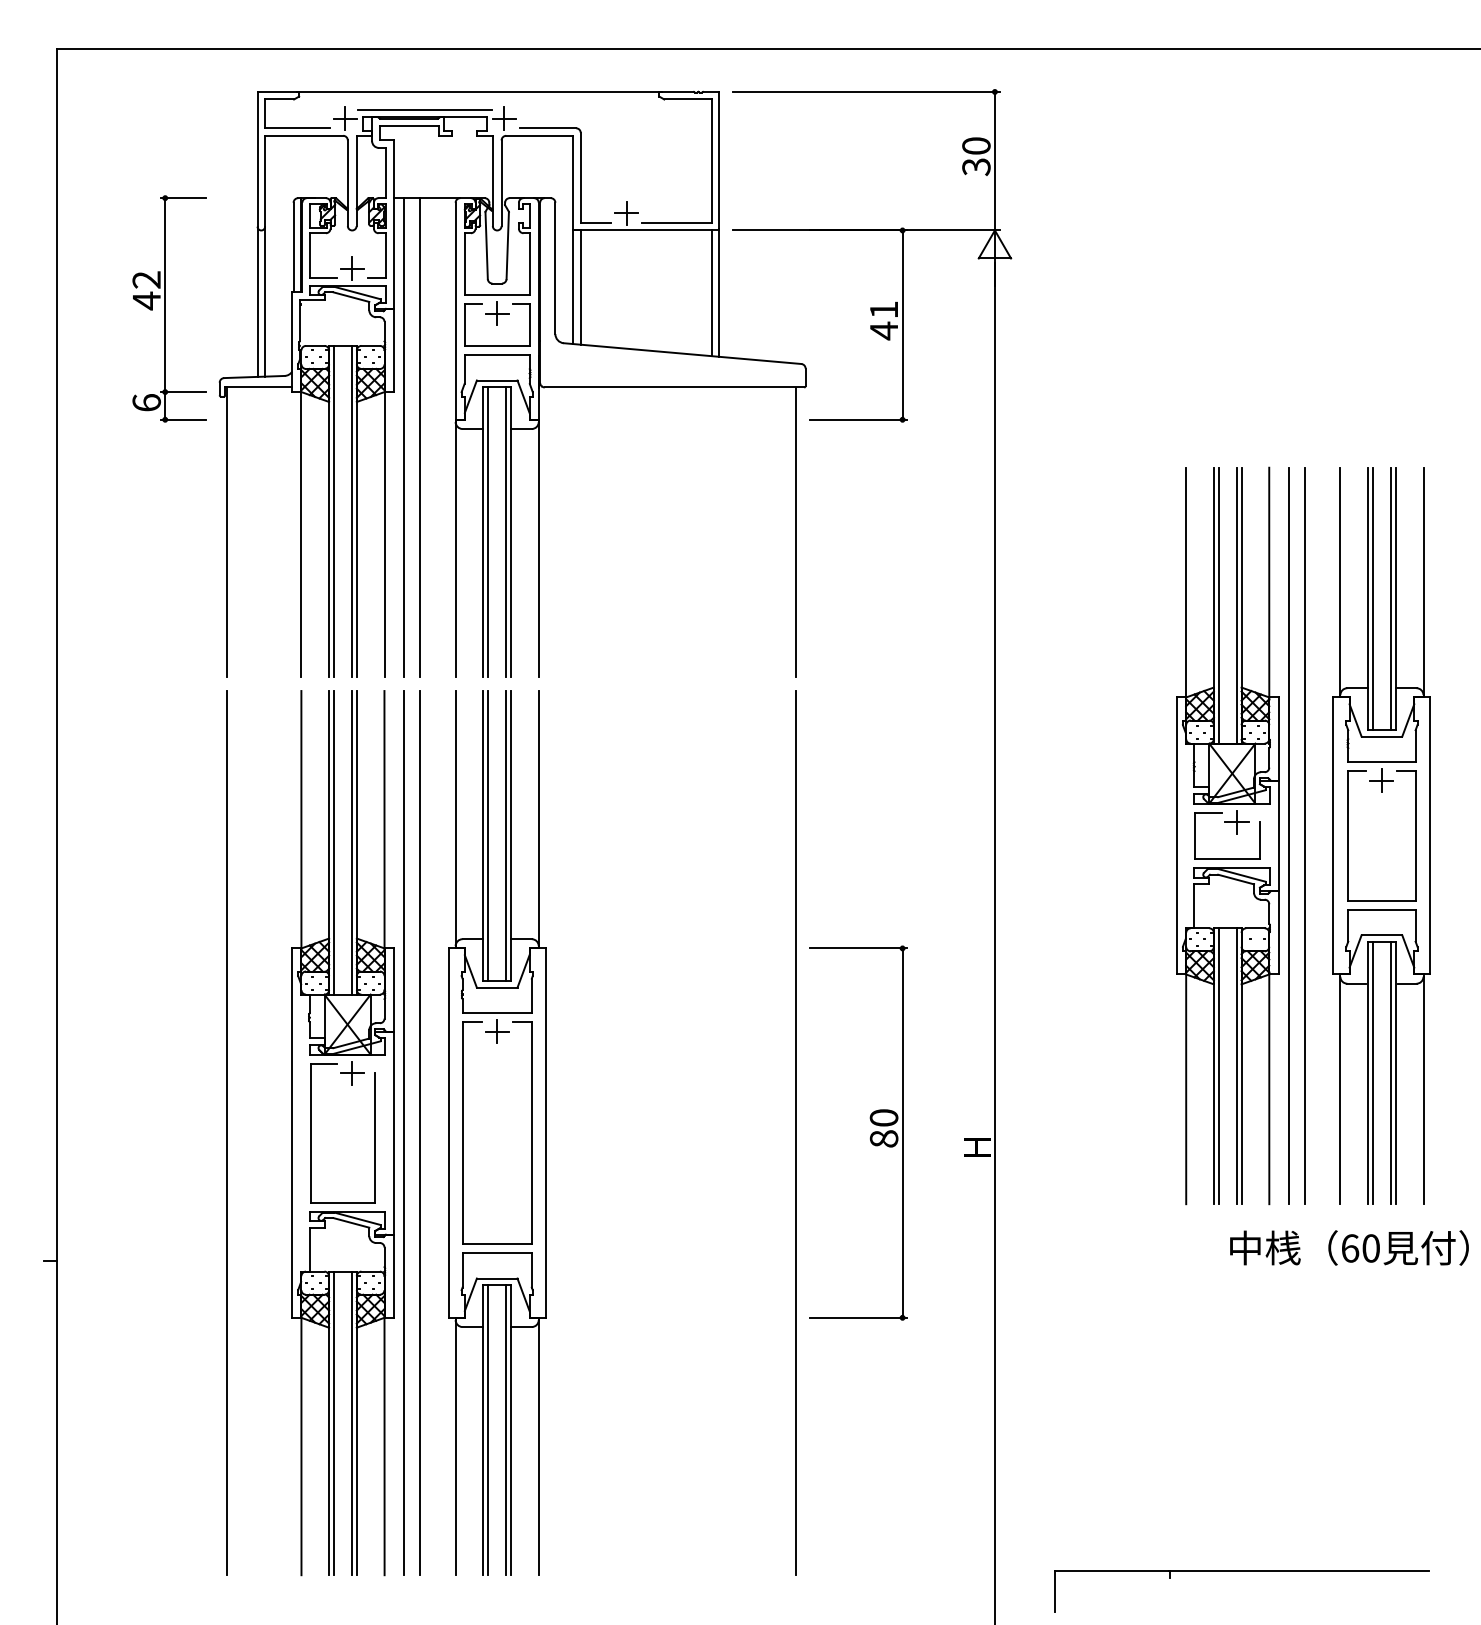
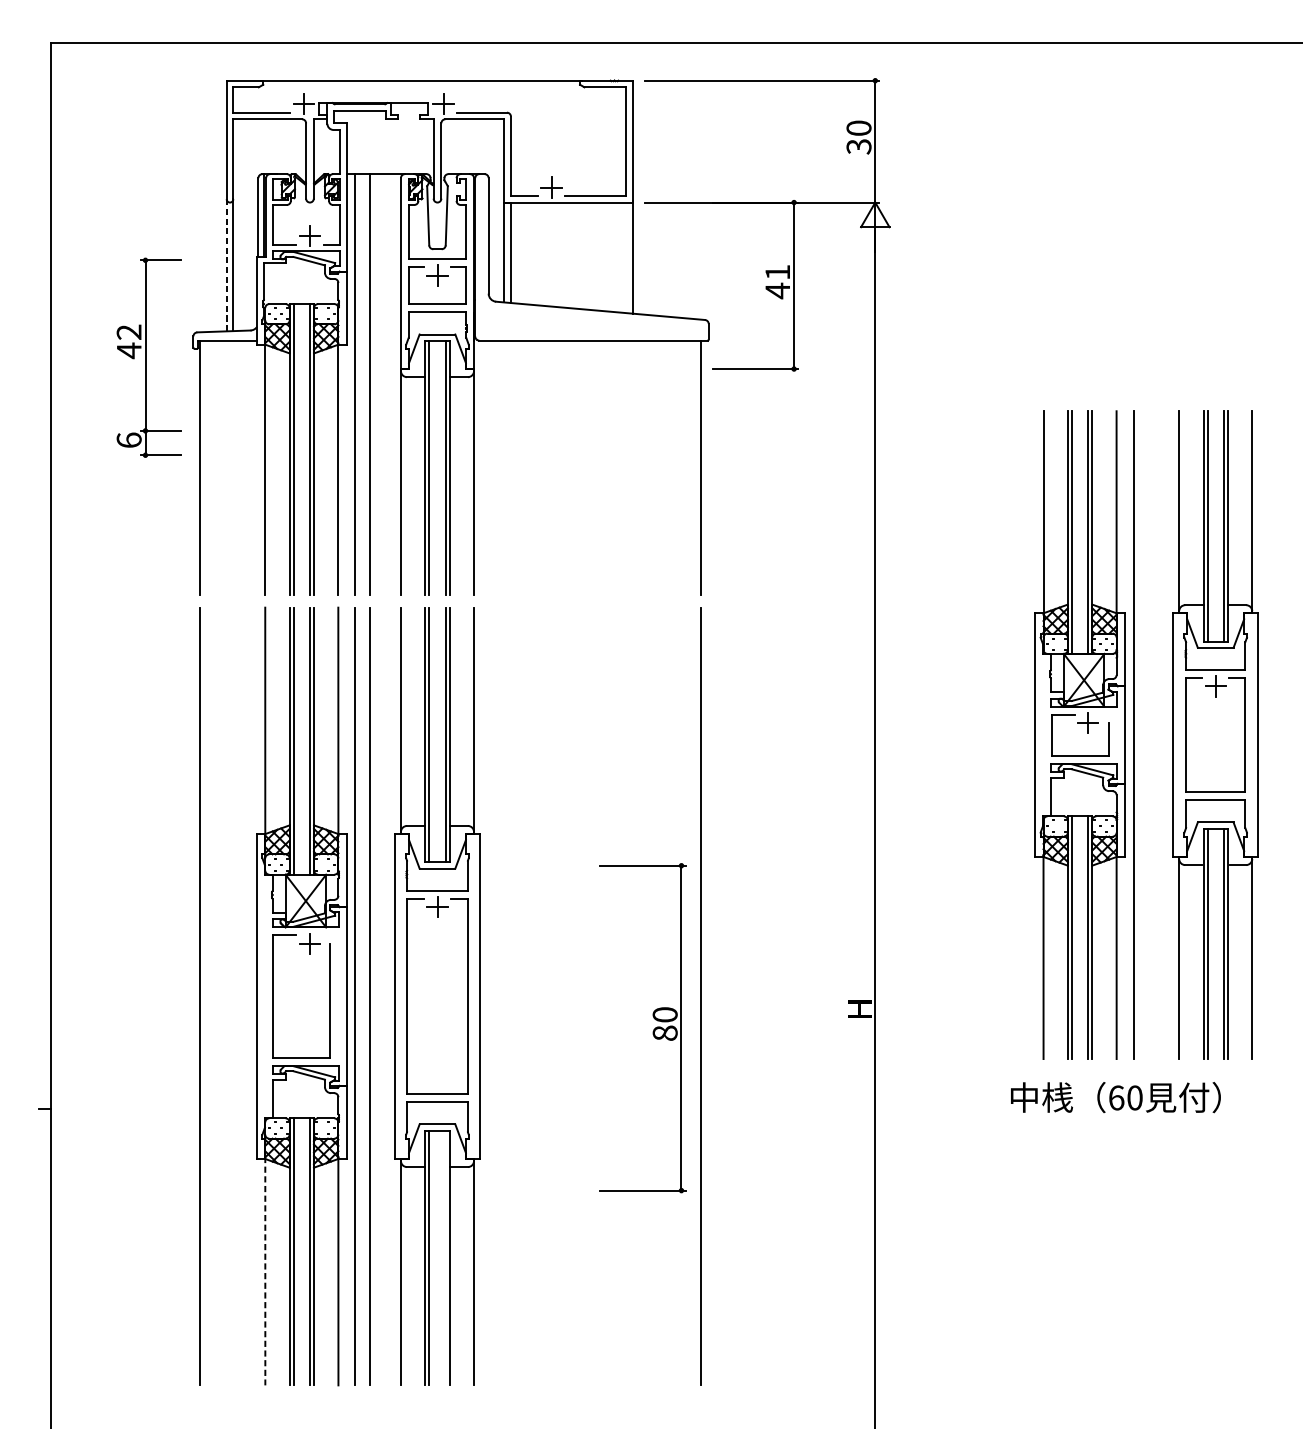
line: (424, 109) -> (373, 96), removed
line: (711, 293) -> (625, 257), removed
line: (257, 302) -> (226, 265), solid -> dashed
part: (169, 308) -> (149, 357), moved
line: (1304, 835) -> (1147, 734), removed
part: (870, 1135) -> (653, 1030), moved
text: (1349, 1247) -> (1115, 1097), moved
line: (506, 1430) -> (445, 1258), removed
line: (301, 1445) -> (265, 1271), solid -> dashed
part: (1241, 1571) -> (1092, 1382), removed

